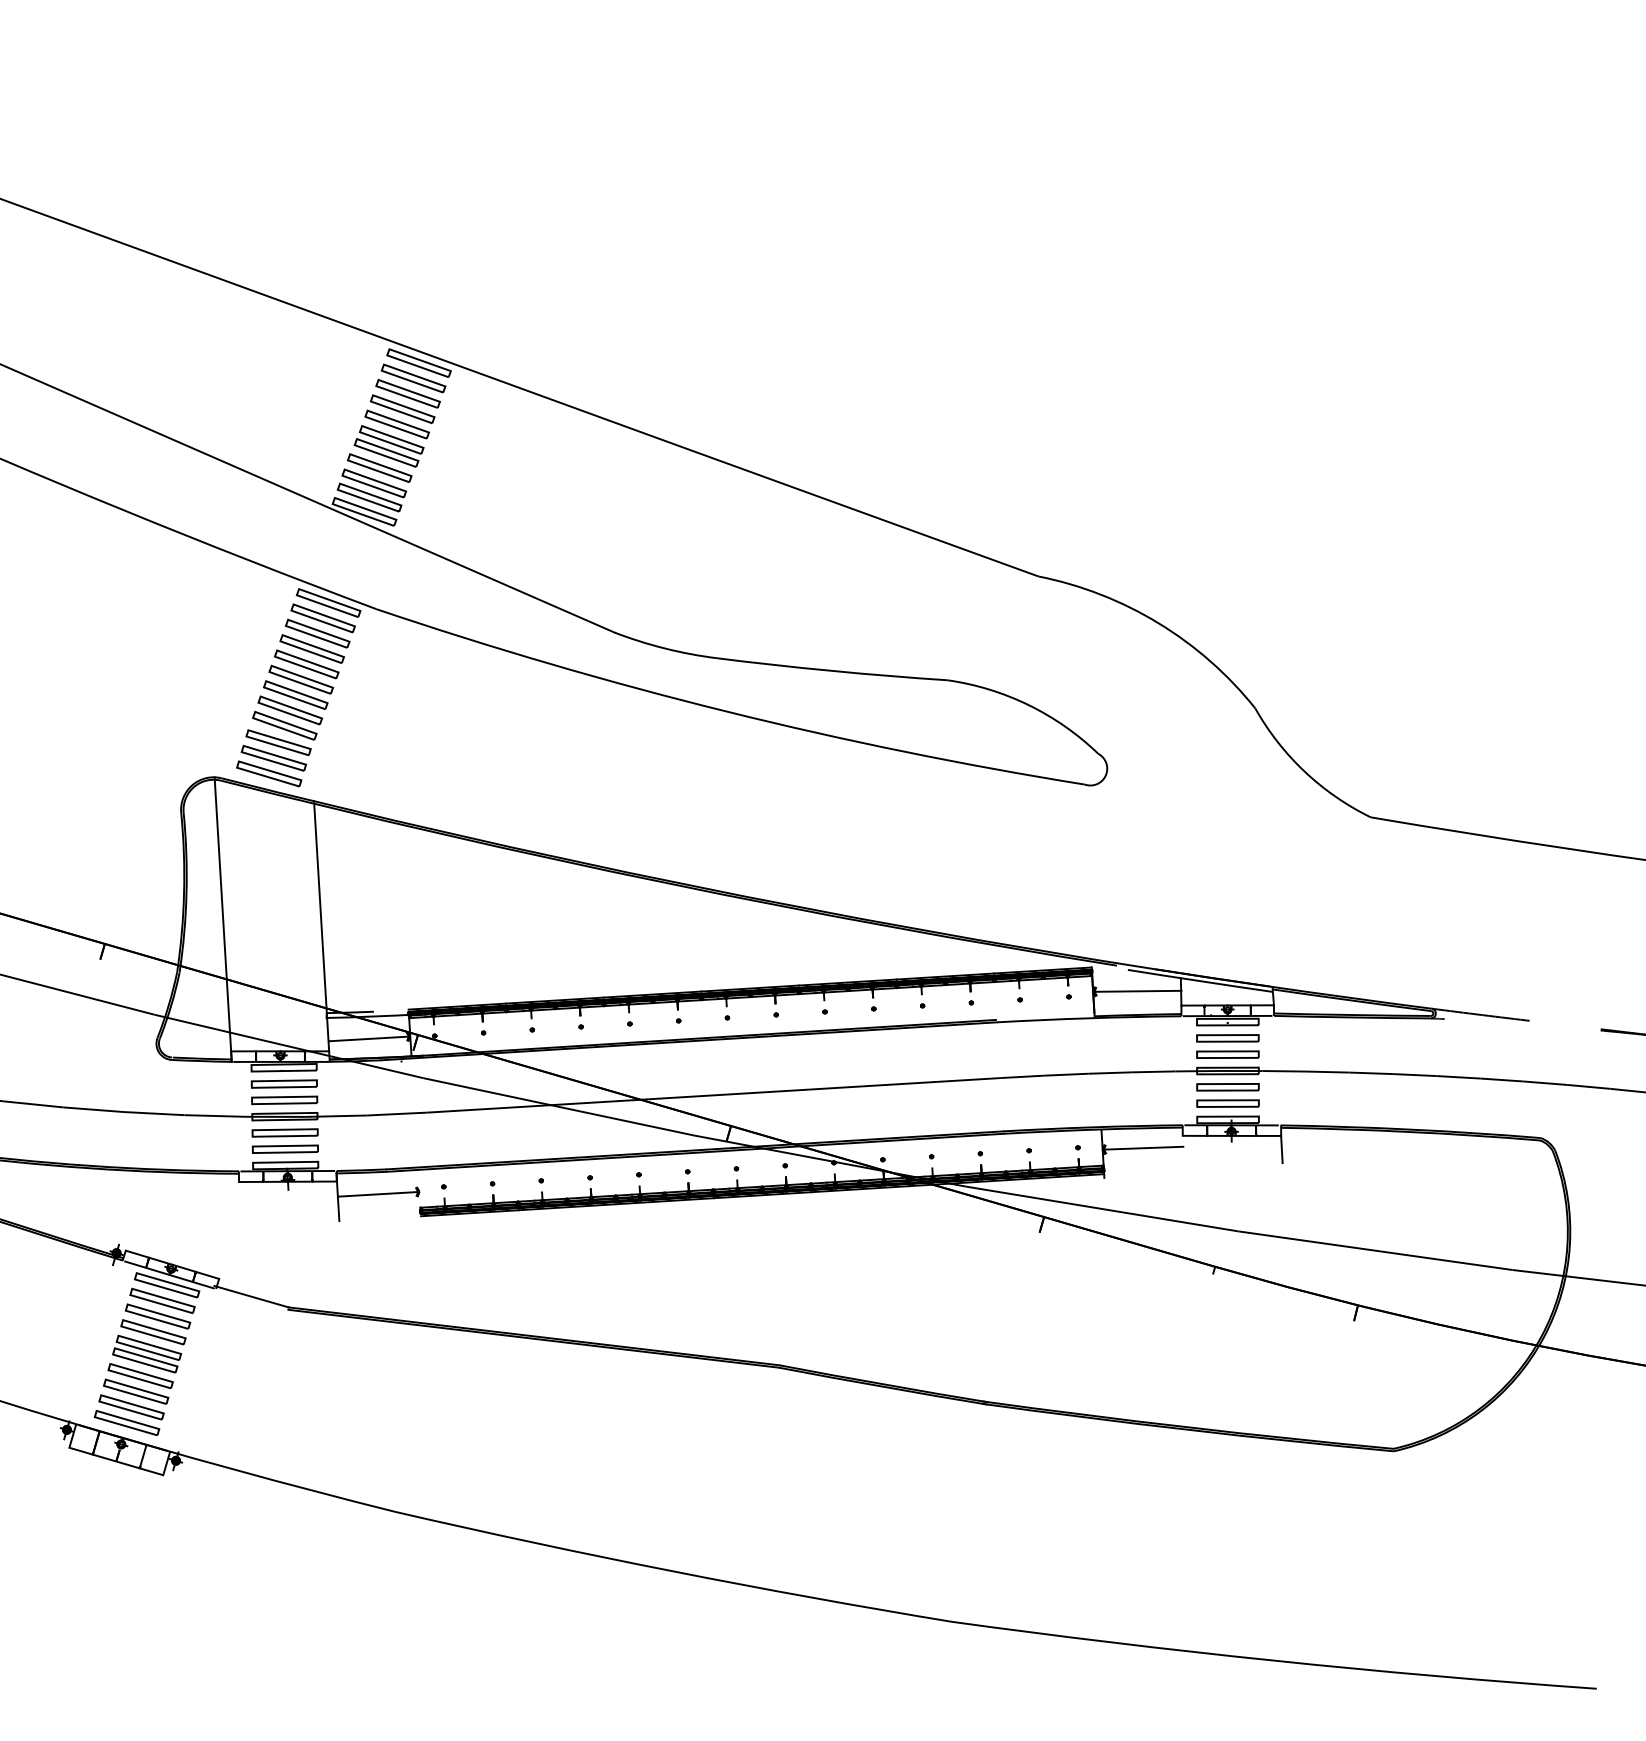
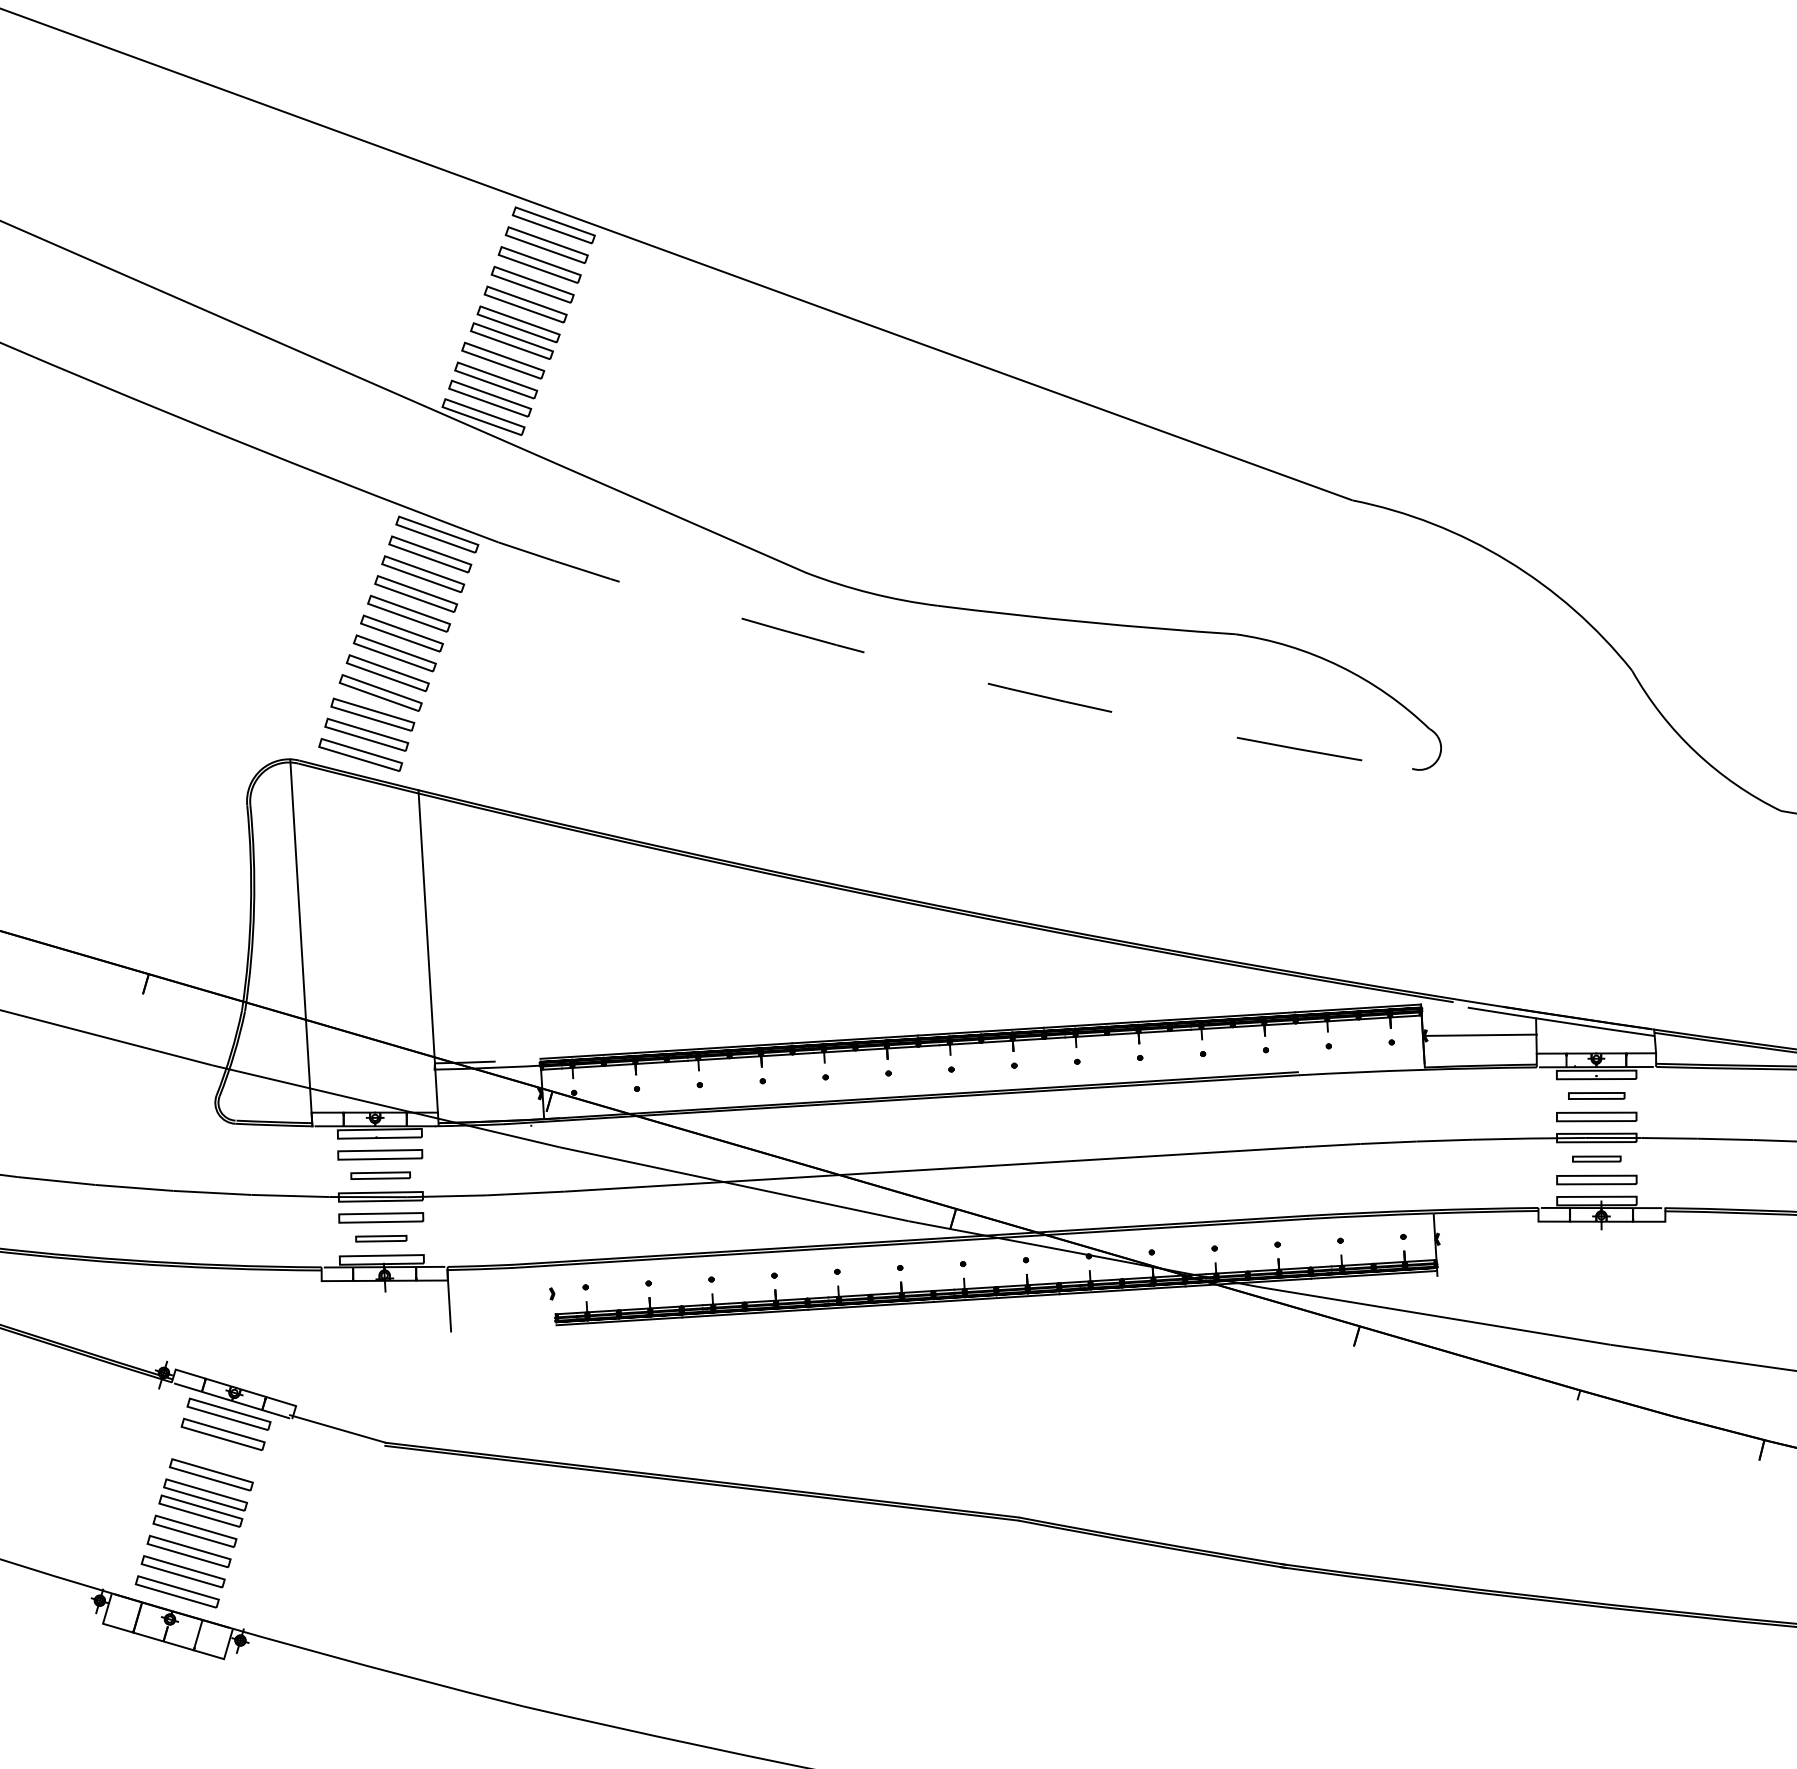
arc: (726, 711) -> (950, 674), solid -> dashed
line: (369, 1038) -> (489, 1096), removed
part: (1227, 1038) -> (1596, 1096), size x0.7
part: (1227, 1087) -> (1596, 1159), size x0.6
part: (284, 1099) -> (380, 1174), size x0.7
line: (1143, 1147) -> (1487, 1236), removed
part: (284, 1148) -> (380, 1237), size x0.6
line: (1281, 1149) -> (1665, 1239), removed
line: (377, 1194) -> (500, 1297), removed
part: (157, 1316) -> (216, 1454), removed

